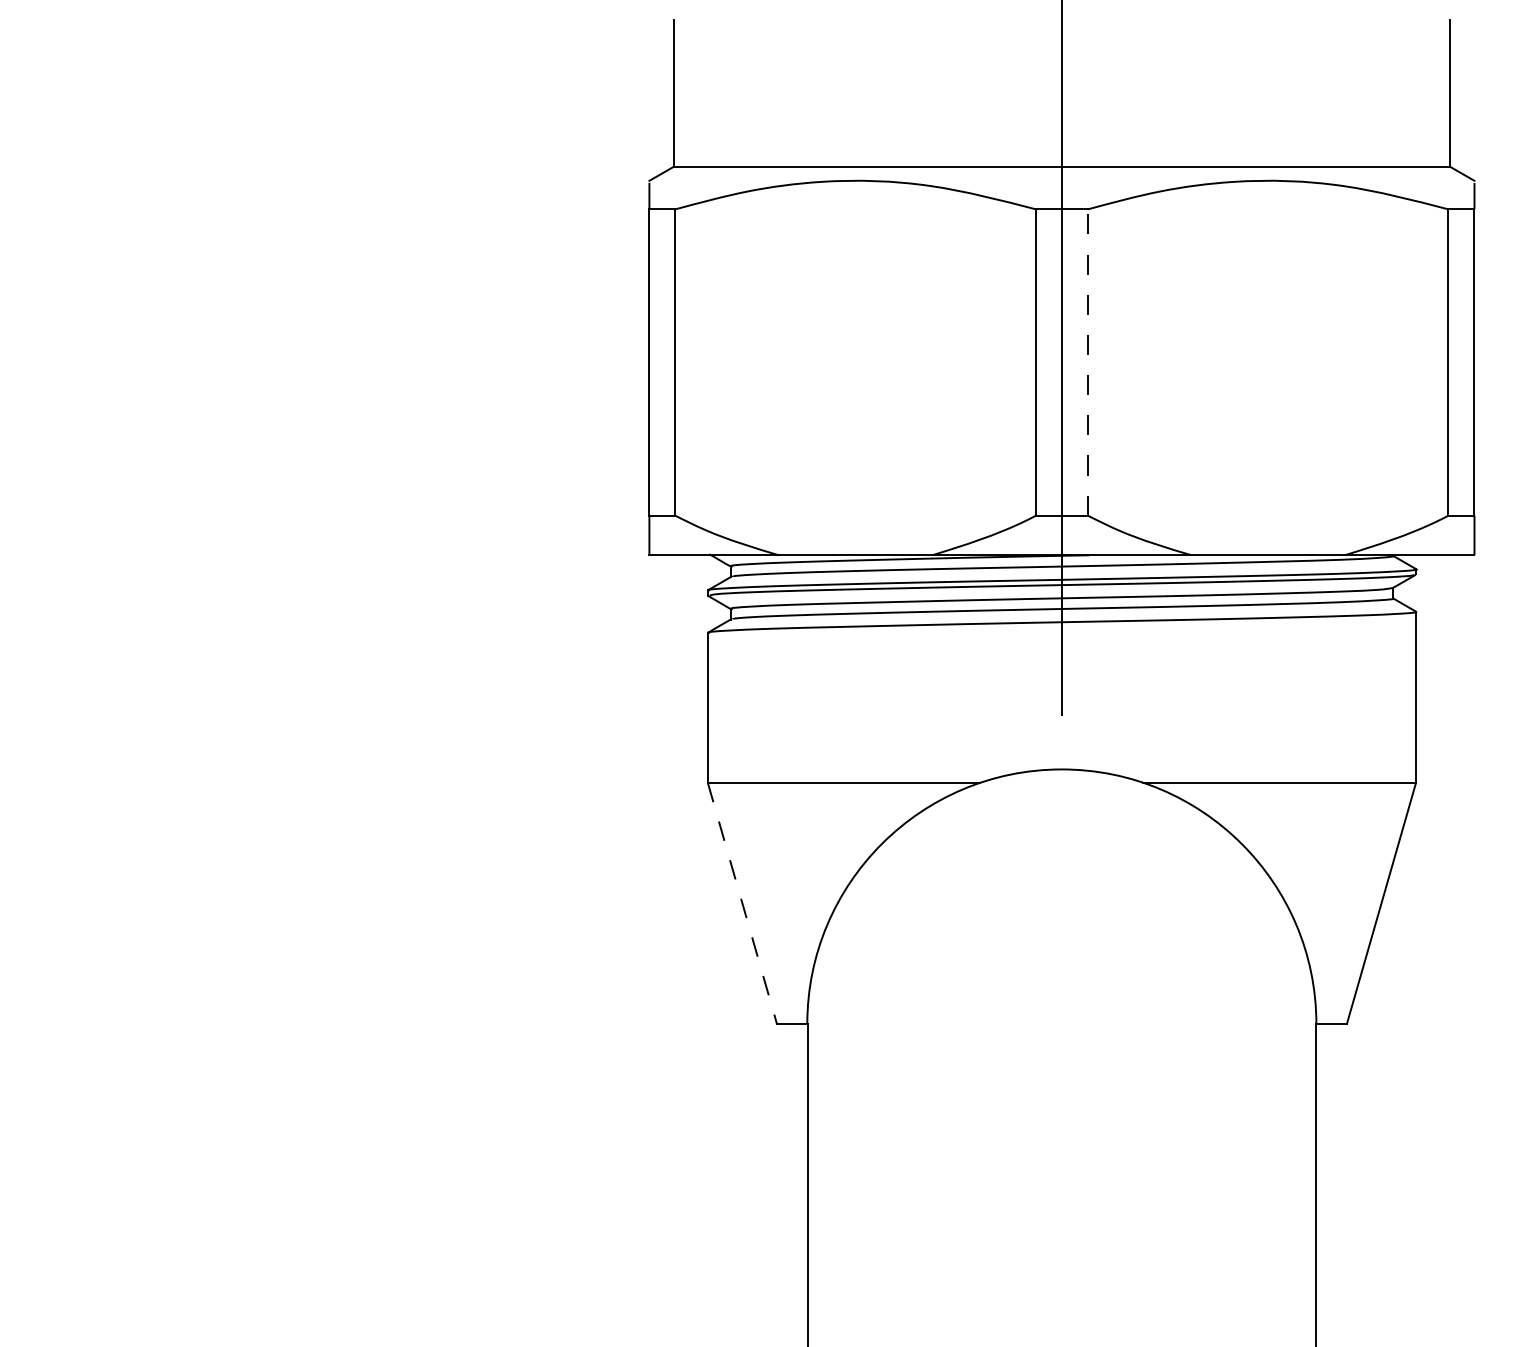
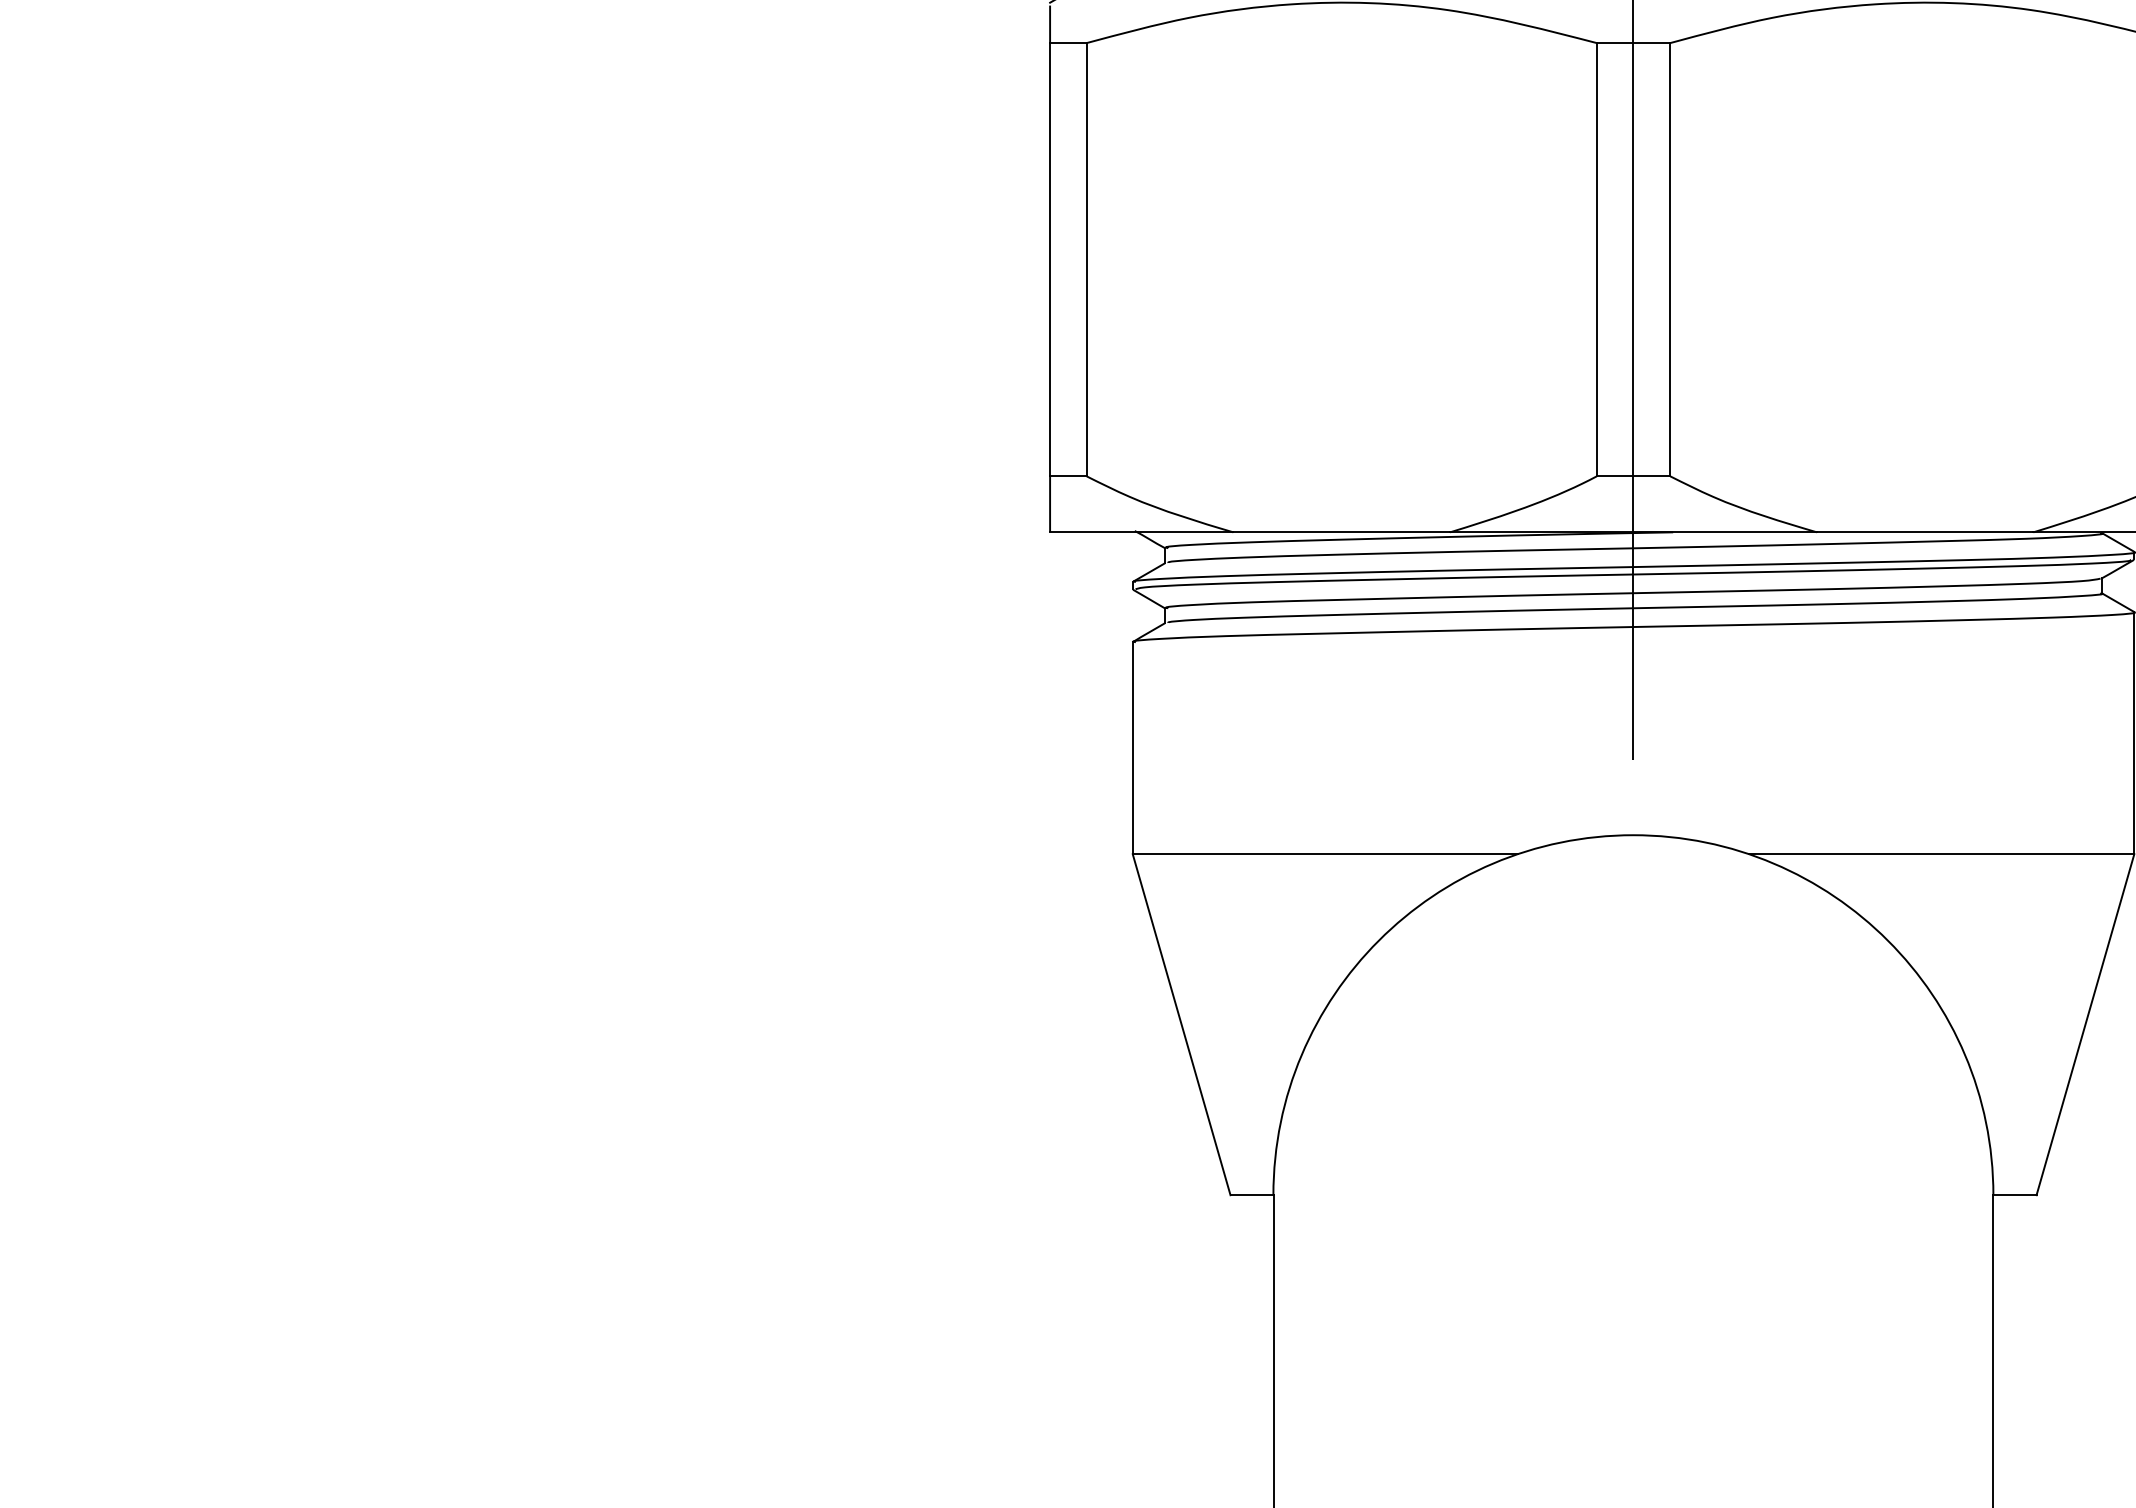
line: (1087, 362) -> (1669, 259), dashed -> solid
line: (742, 903) -> (1181, 1024), dashed -> solid

